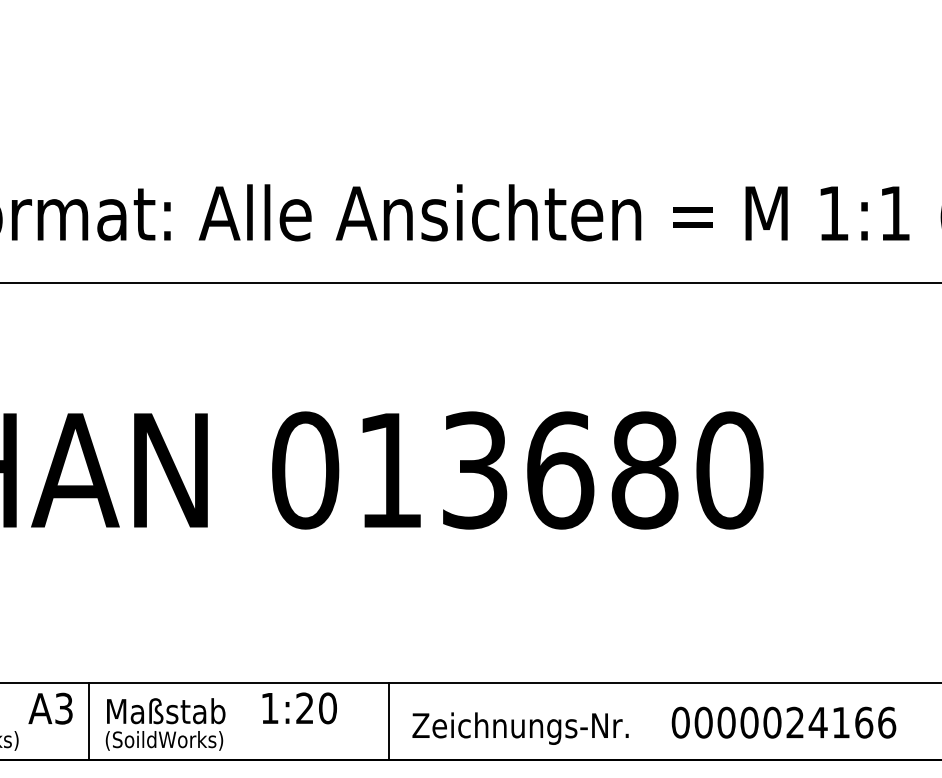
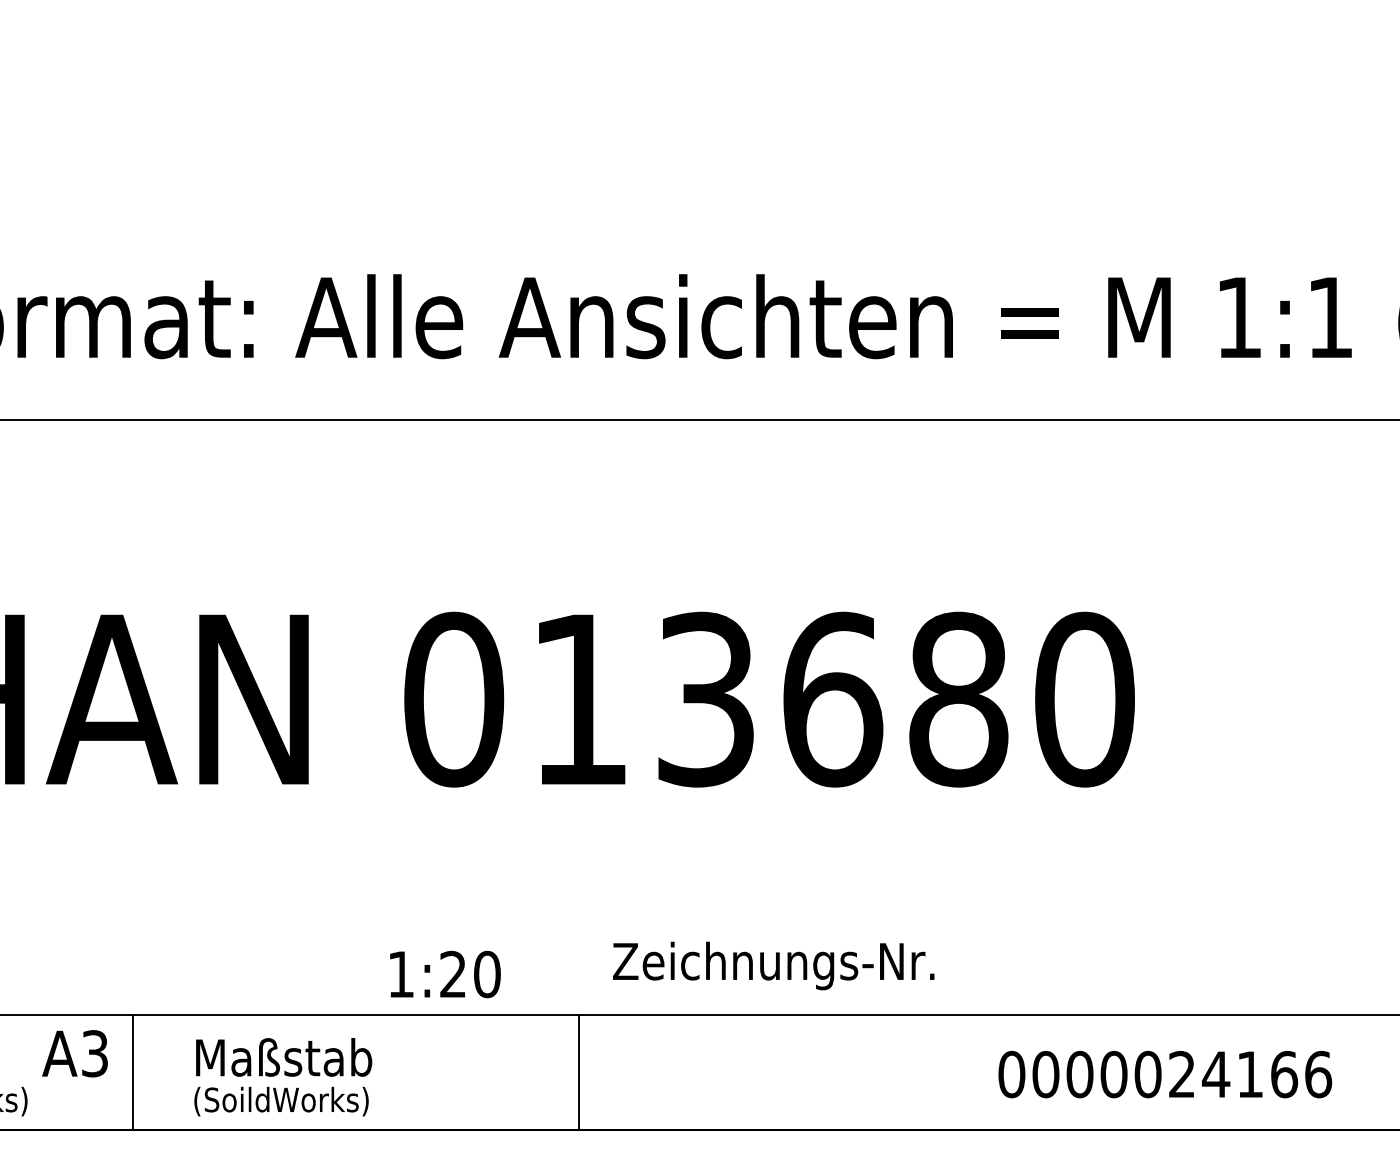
text: (299, 708) -> (445, 974), moved
text: (165, 724) -> (283, 1077), moved
text: (520, 728) -> (773, 965), moved

